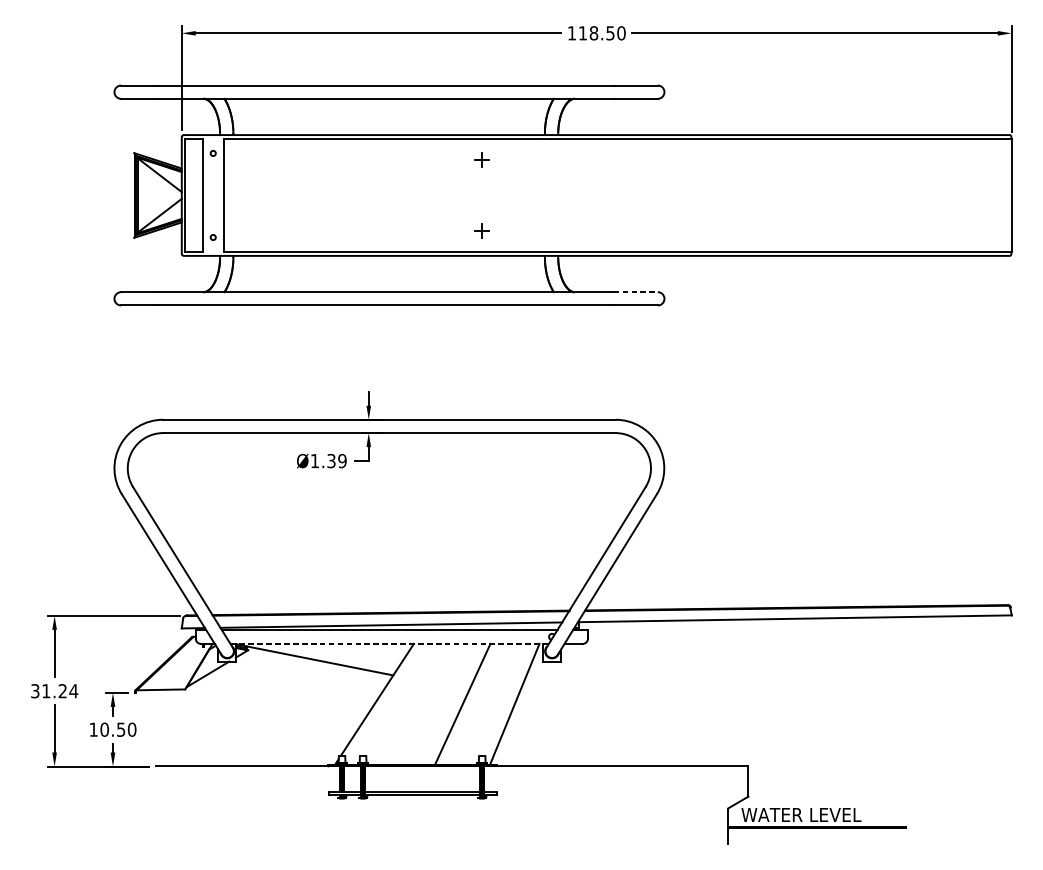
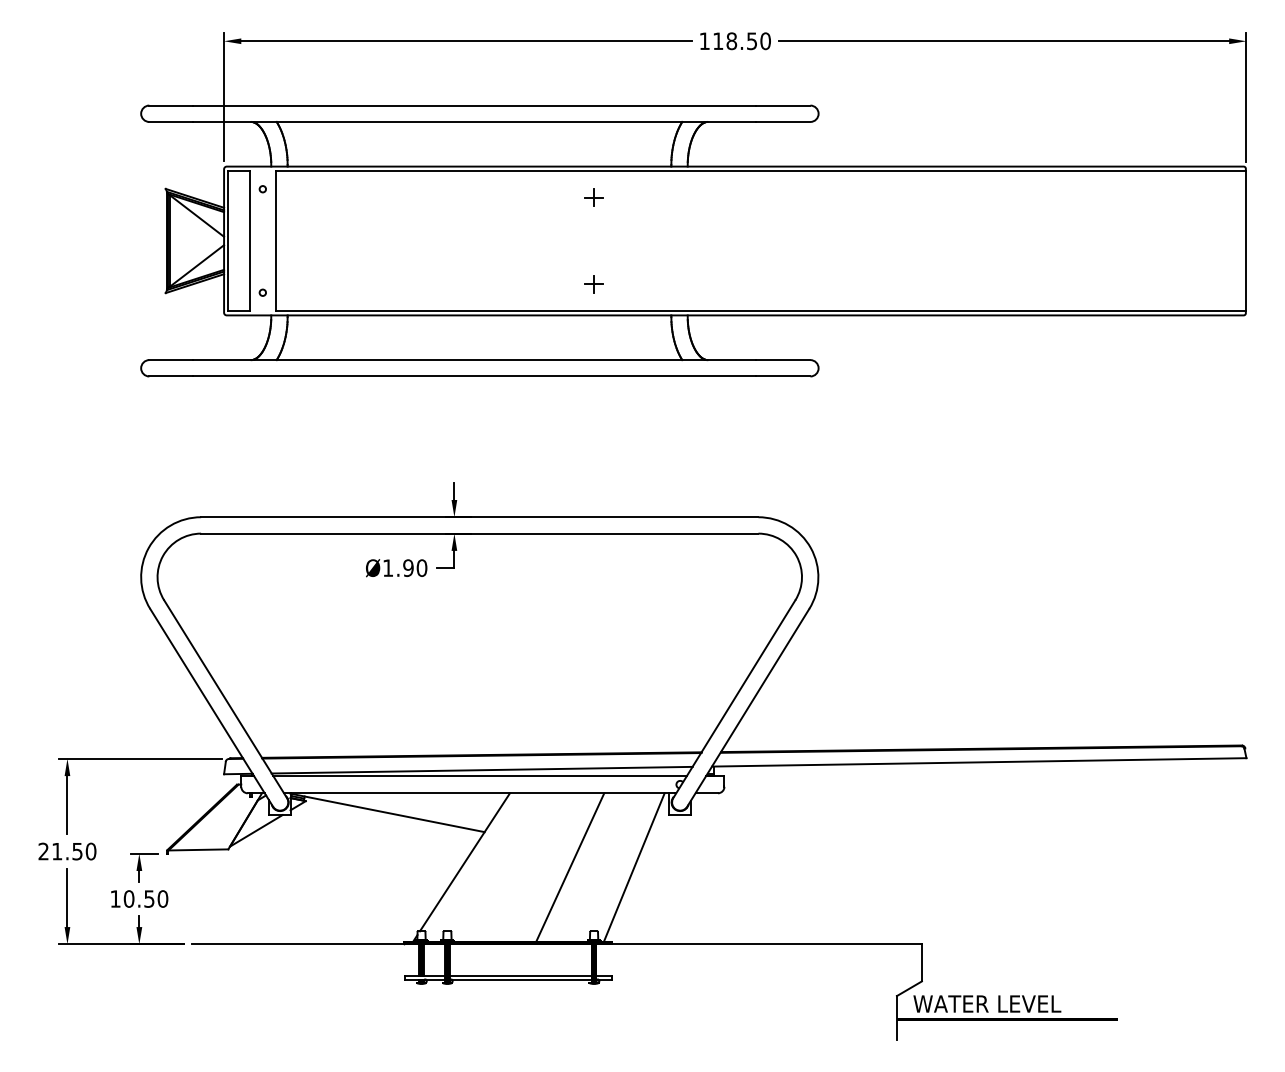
line: (635, 292) -> (783, 360), dashed -> solid
text: (337, 461) -> (415, 568), Ø1.39 -> Ø1.90
line: (389, 644) -> (480, 793), dashed -> solid
text: (54, 691) -> (67, 851), 31.24 -> 21.50

